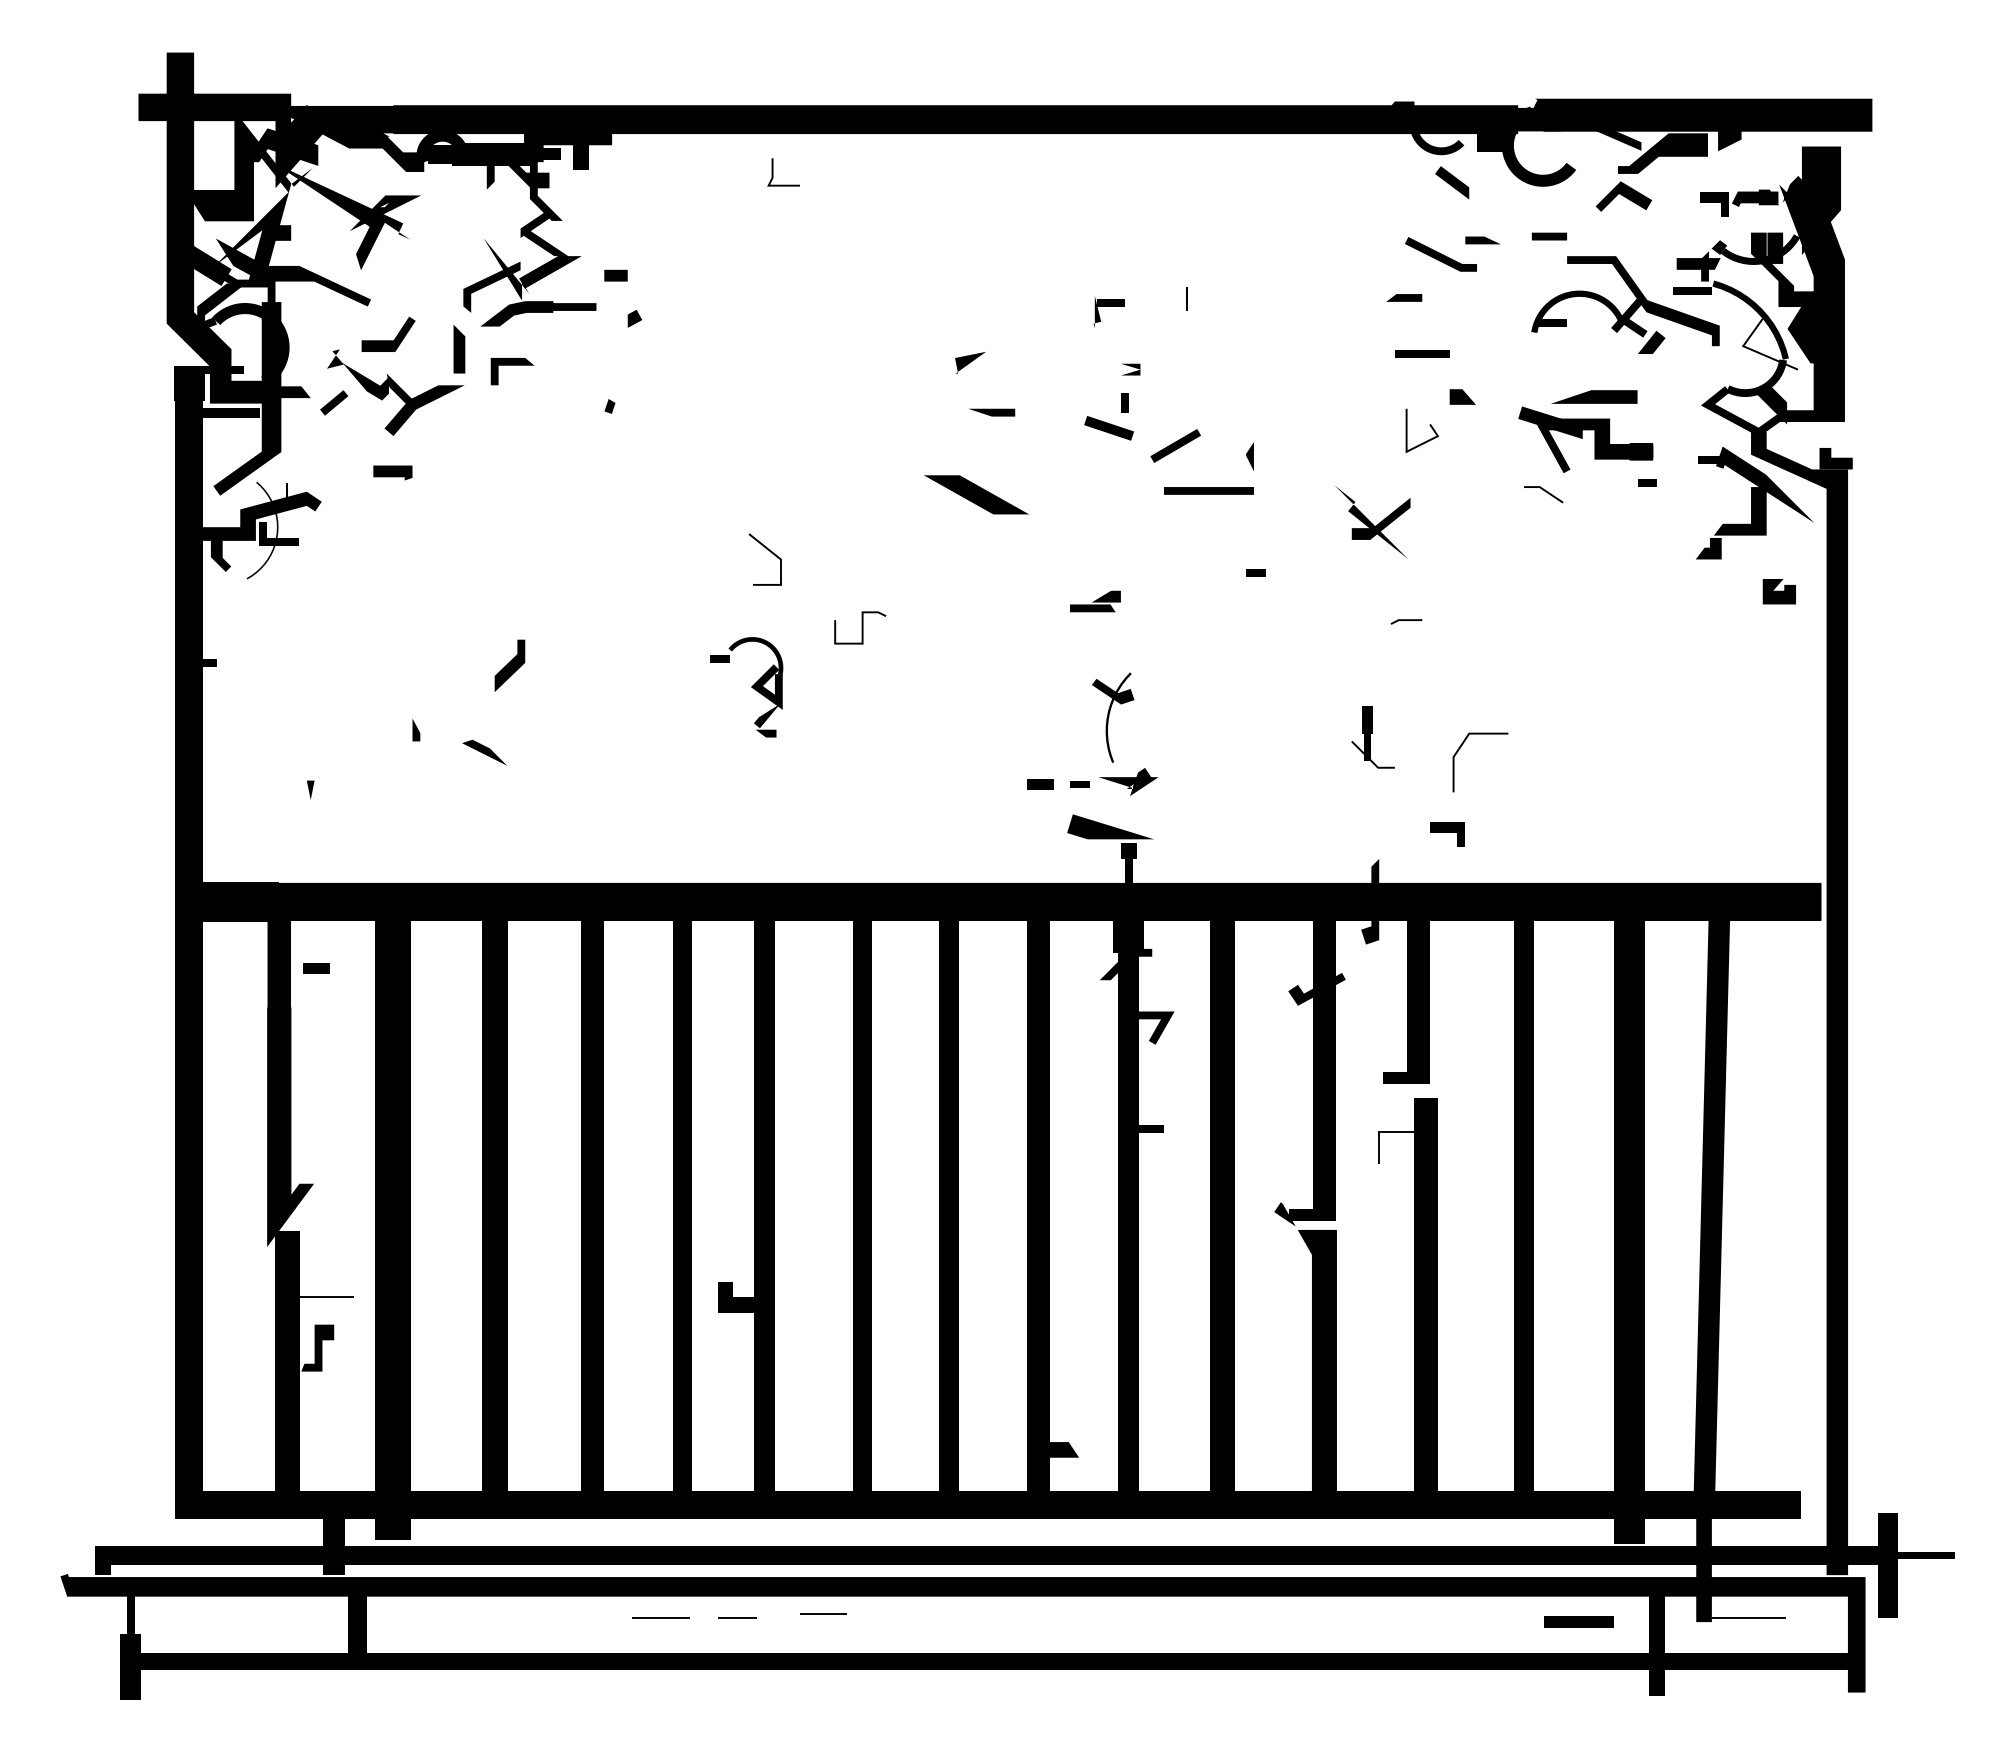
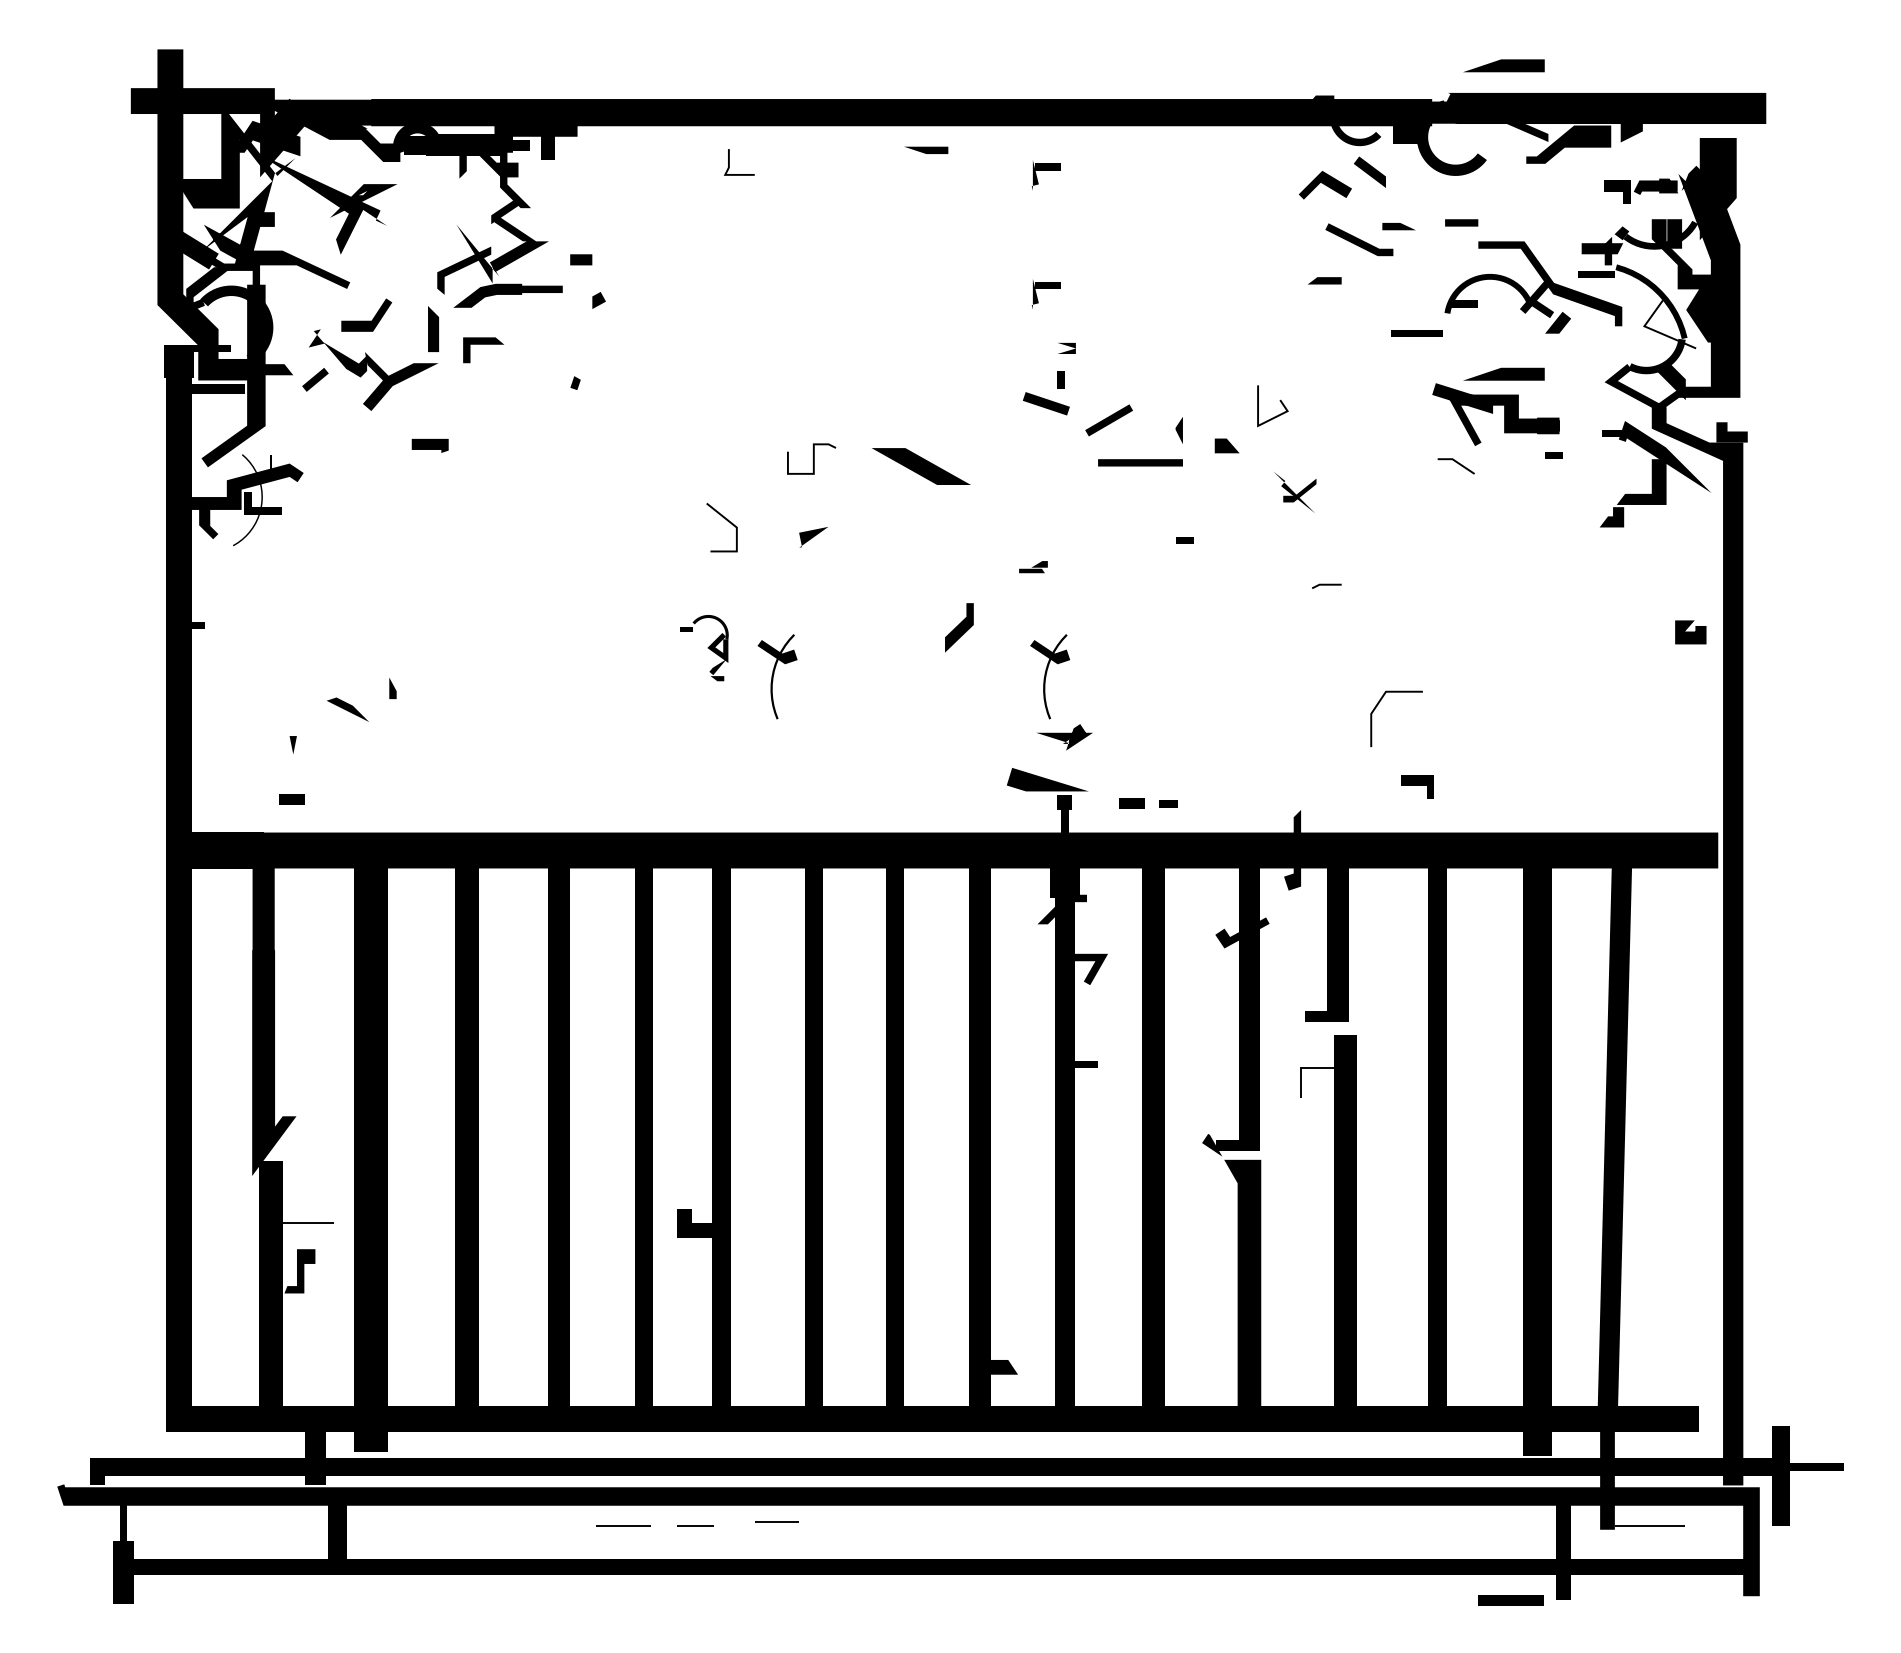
line: (1594, 69) -> (1504, 65), added
part: (1108, 186) -> (1045, 175), added
line: (1623, 196) -> (1324, 185), moved
line: (1186, 298) -> (1119, 281), removed
line: (1422, 353) -> (1417, 333), moved
line: (970, 362) -> (813, 536), moved
line: (1462, 396) -> (1226, 445), moved
line: (992, 412) -> (926, 150), moved
line: (1429, 425) -> (1279, 401), moved
line: (392, 472) -> (429, 445), moved
part: (1372, 522) -> (1294, 492), size x0.6
curve: (1778, 591) -> (1689, 632), moved
part: (1095, 601) -> (1033, 567), size x0.6
curve: (861, 627) -> (812, 458), moved
line: (509, 665) -> (958, 627), moved
part: (746, 687) -> (704, 648), size x0.7
part: (824, 717) -> (777, 676), added
part: (1372, 737) -> (1294, 695), removed
part: (484, 752) -> (347, 709), moved
line: (1053, 784) -> (1143, 803), moved
line: (1447, 832) -> (1417, 784), moved
line: (316, 968) -> (292, 799), moved
line: (1578, 1621) -> (1510, 1599), moved

